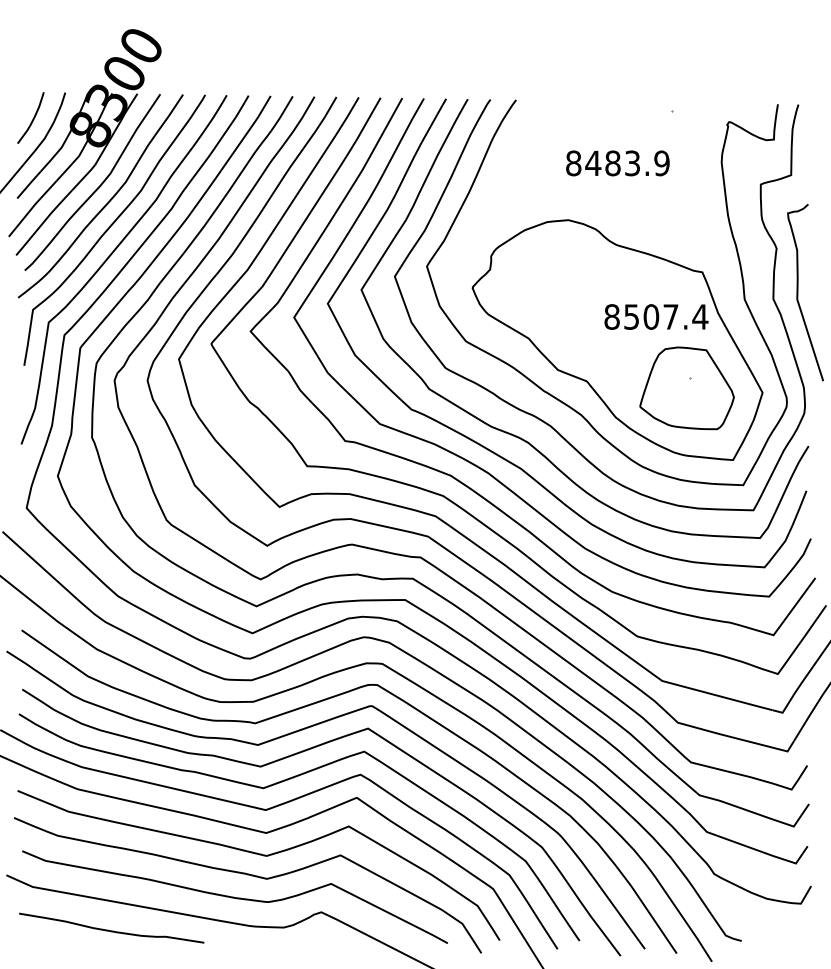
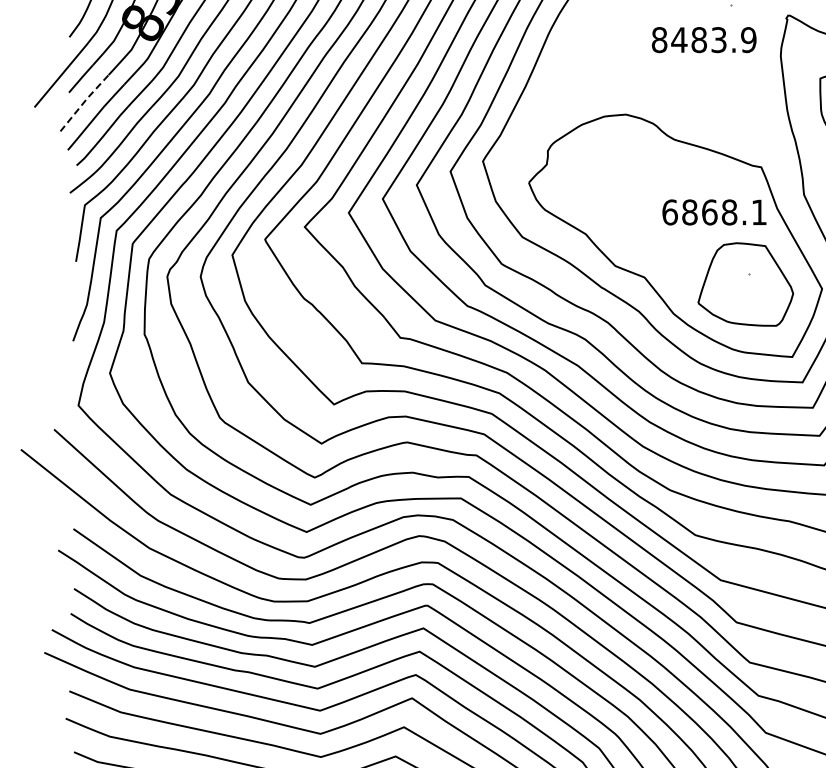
text: (617, 163) -> (703, 40), moved
line: (33, 206) -> (85, 100), solid -> dashed
text: (656, 316) -> (714, 211), 8507.4 -> 6868.1

